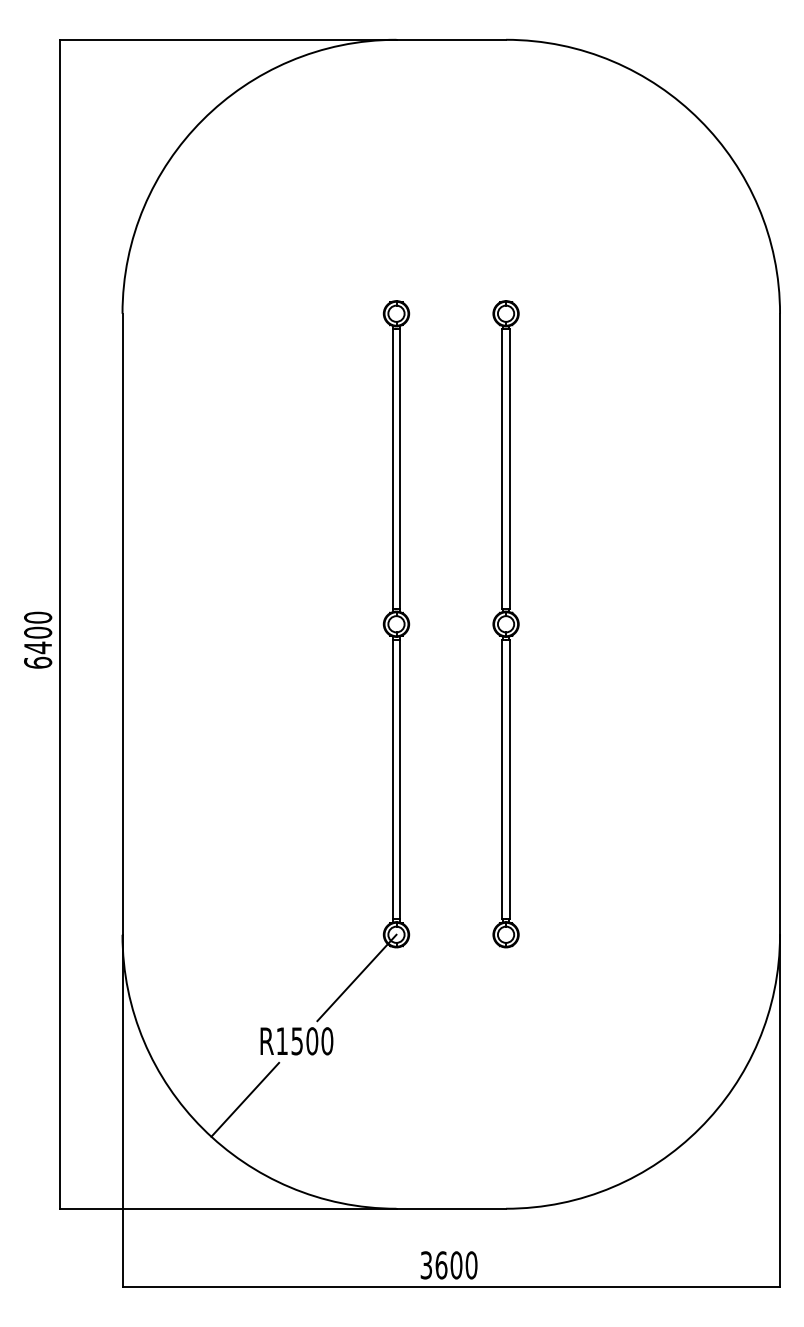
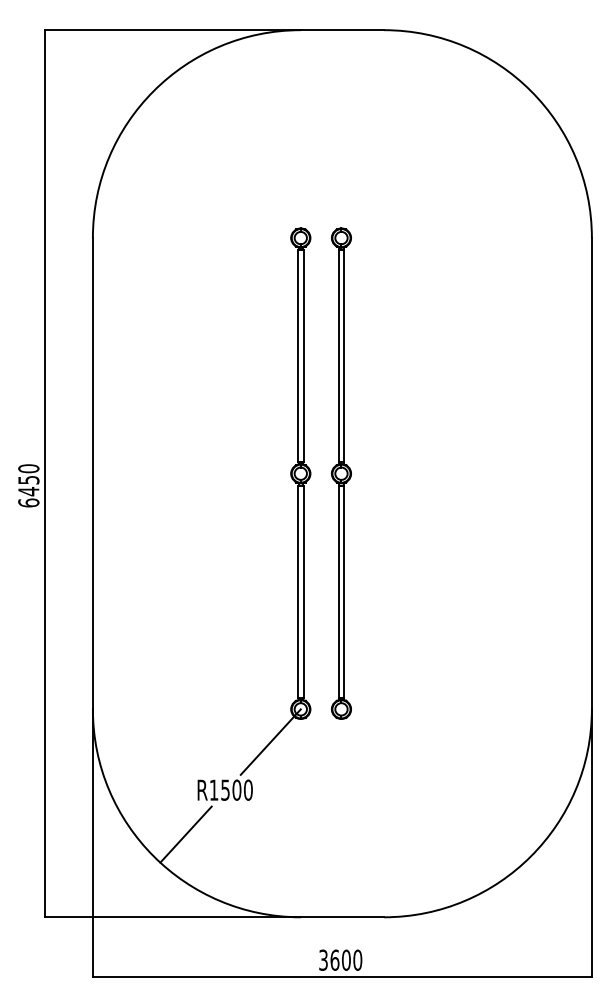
part: (505, 624) -> (341, 473), moved
text: (38, 632) -> (29, 479), 6400 -> 6450

